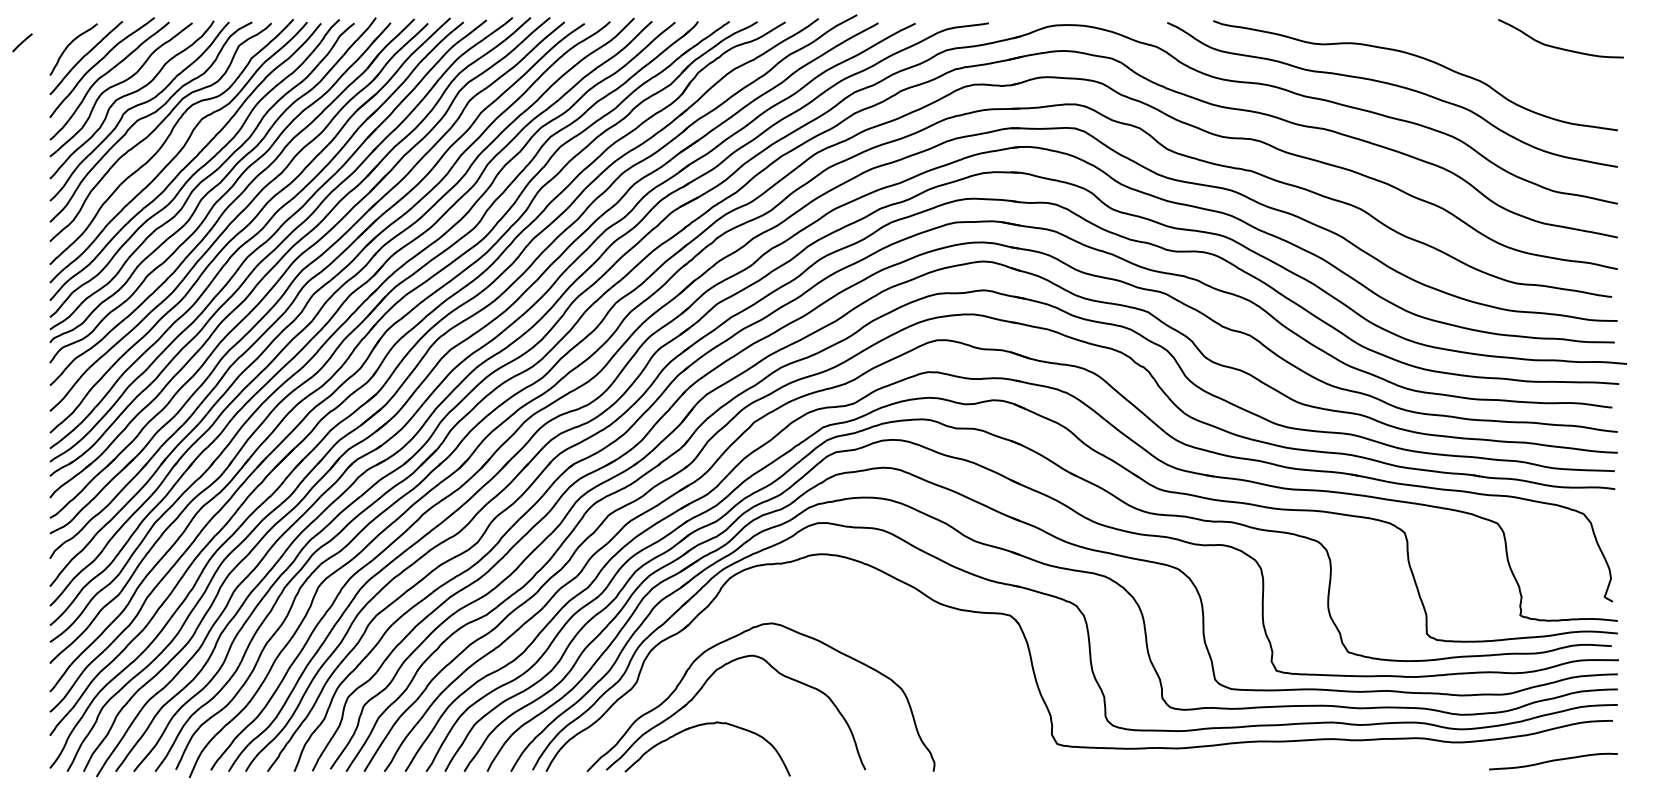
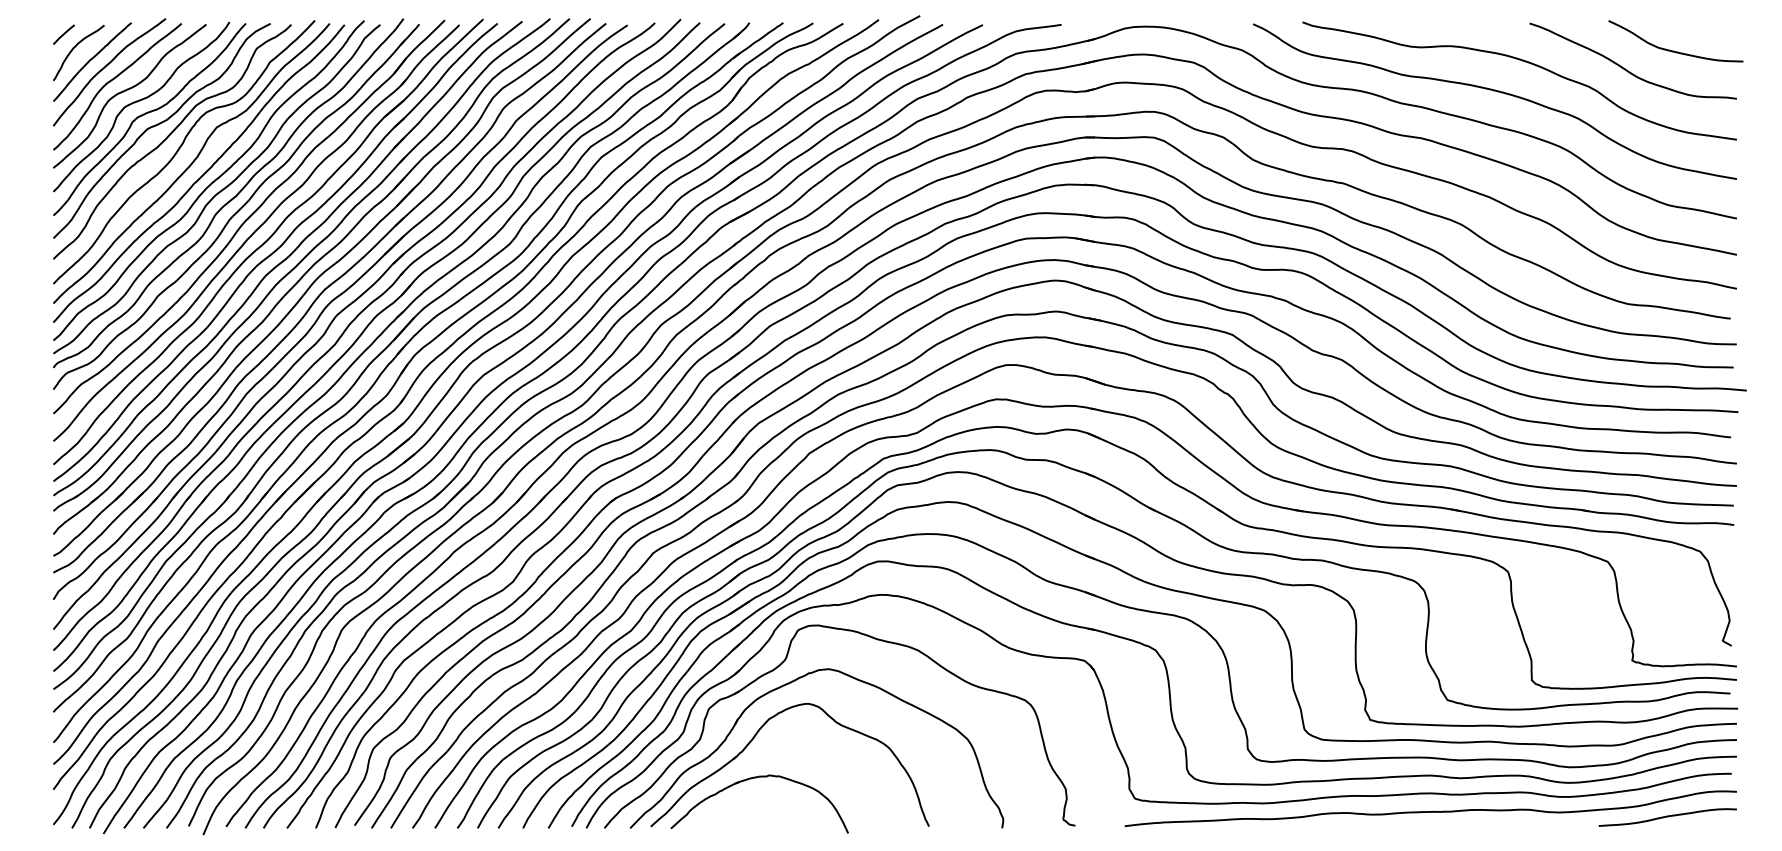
line: (22, 42) -> (63, 34), moved
curve: (1515, 64) -> (1627, 69), added
part: (730, 617) -> (784, 662), added
curve: (1332, 755) -> (1430, 811), added

